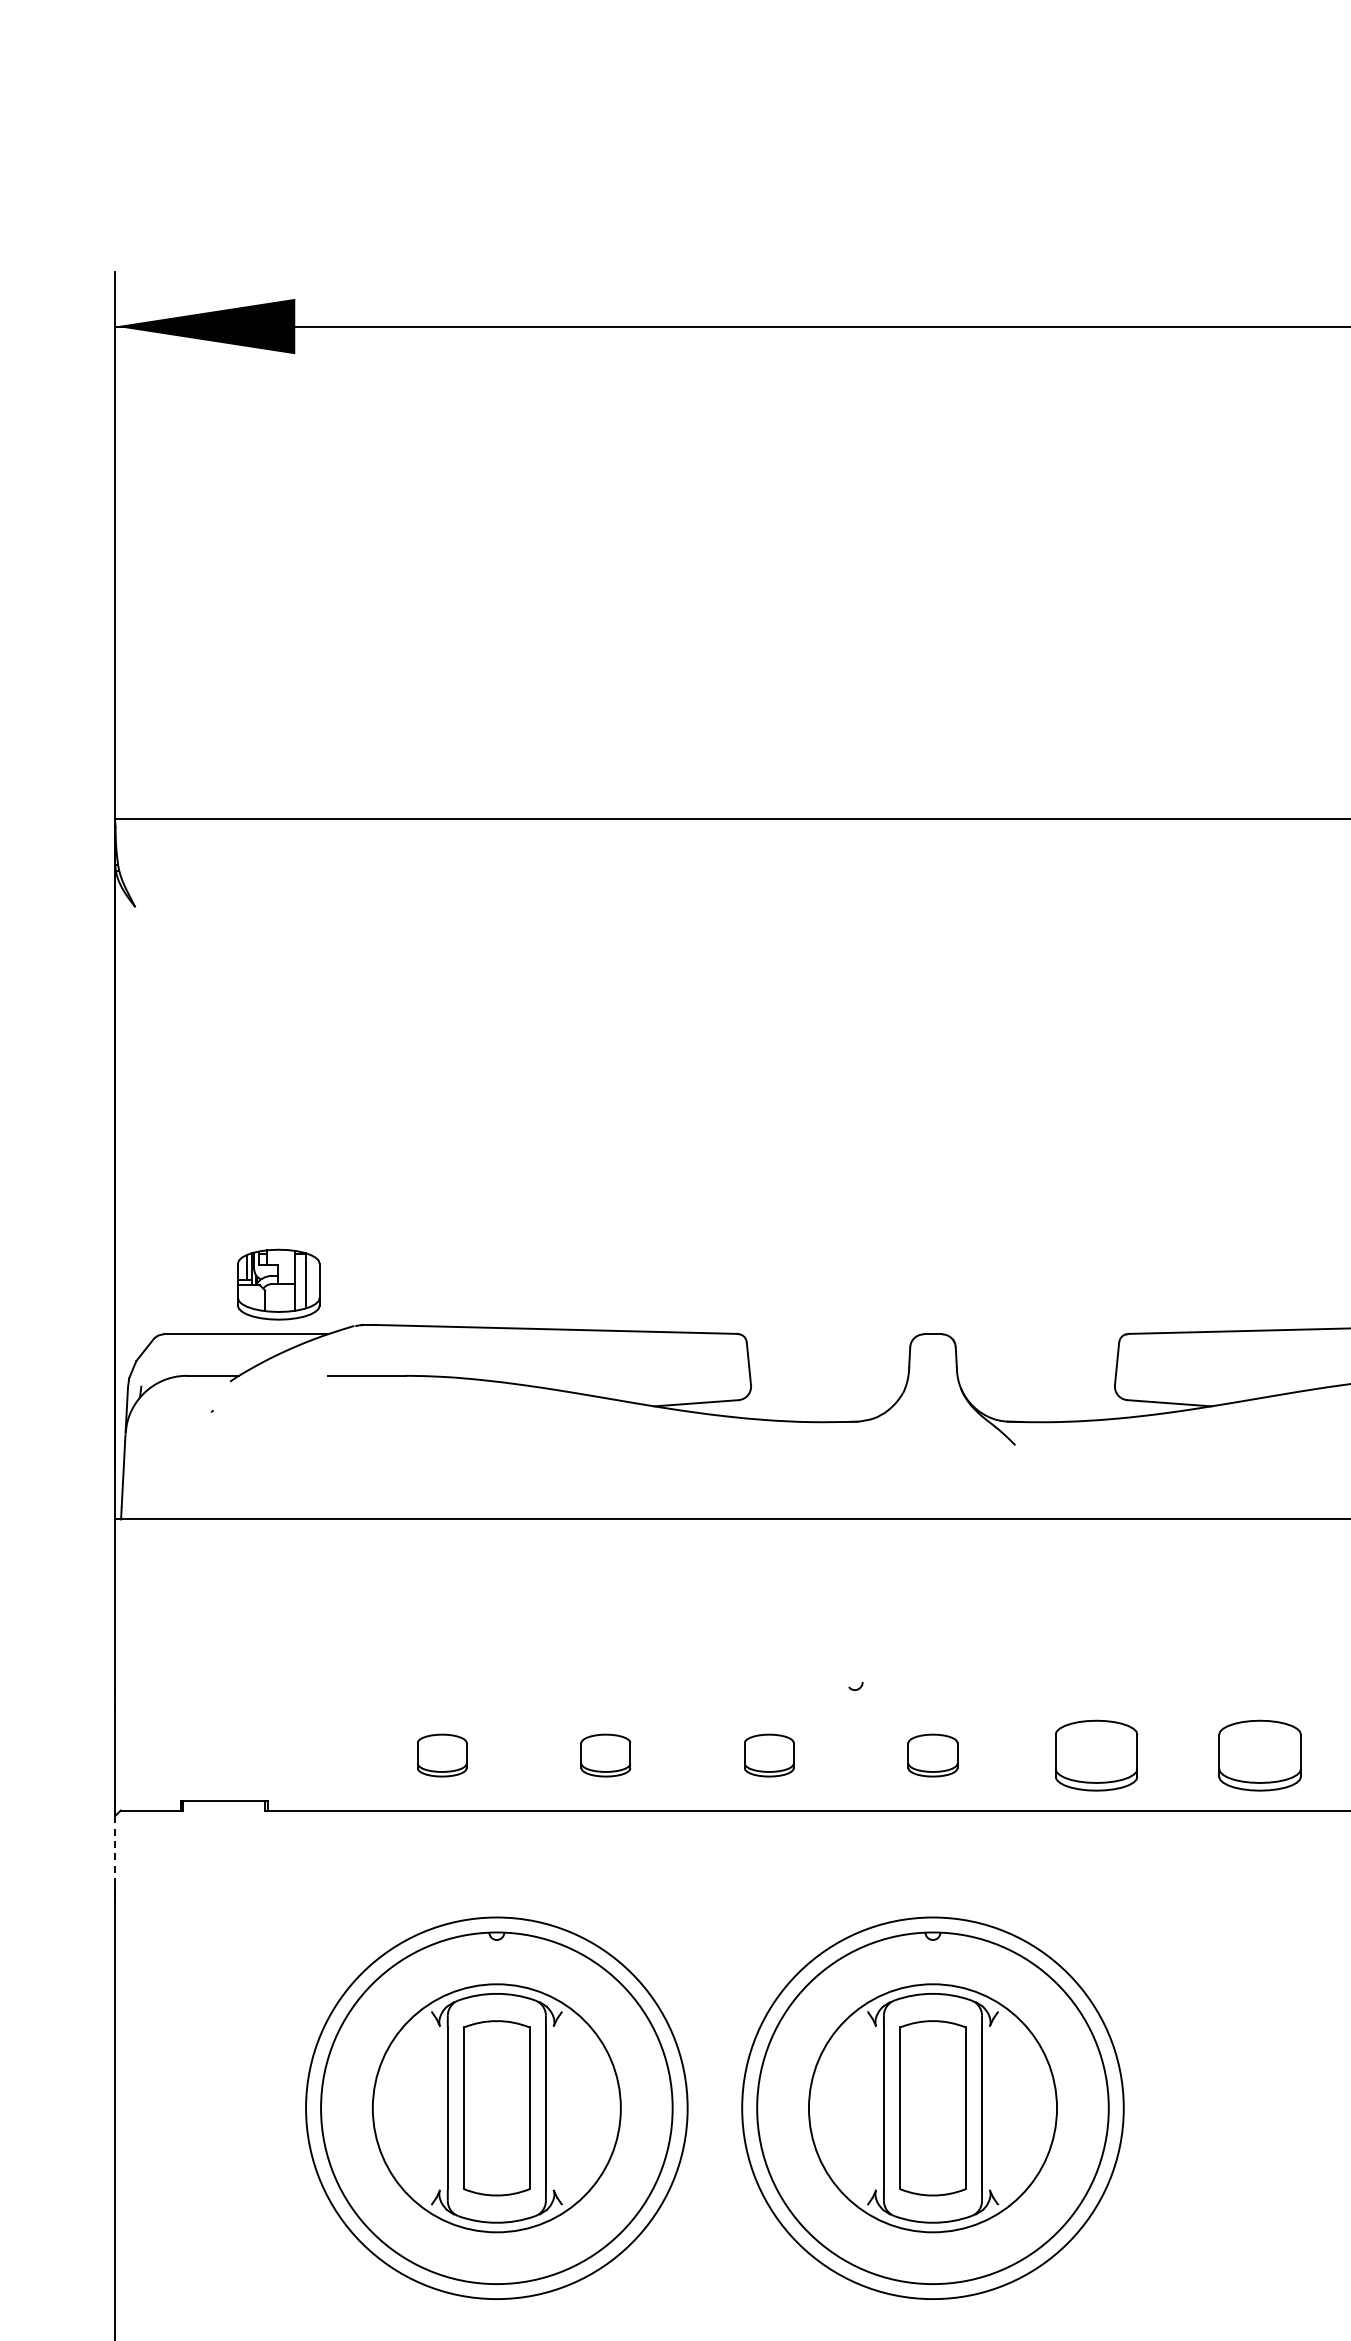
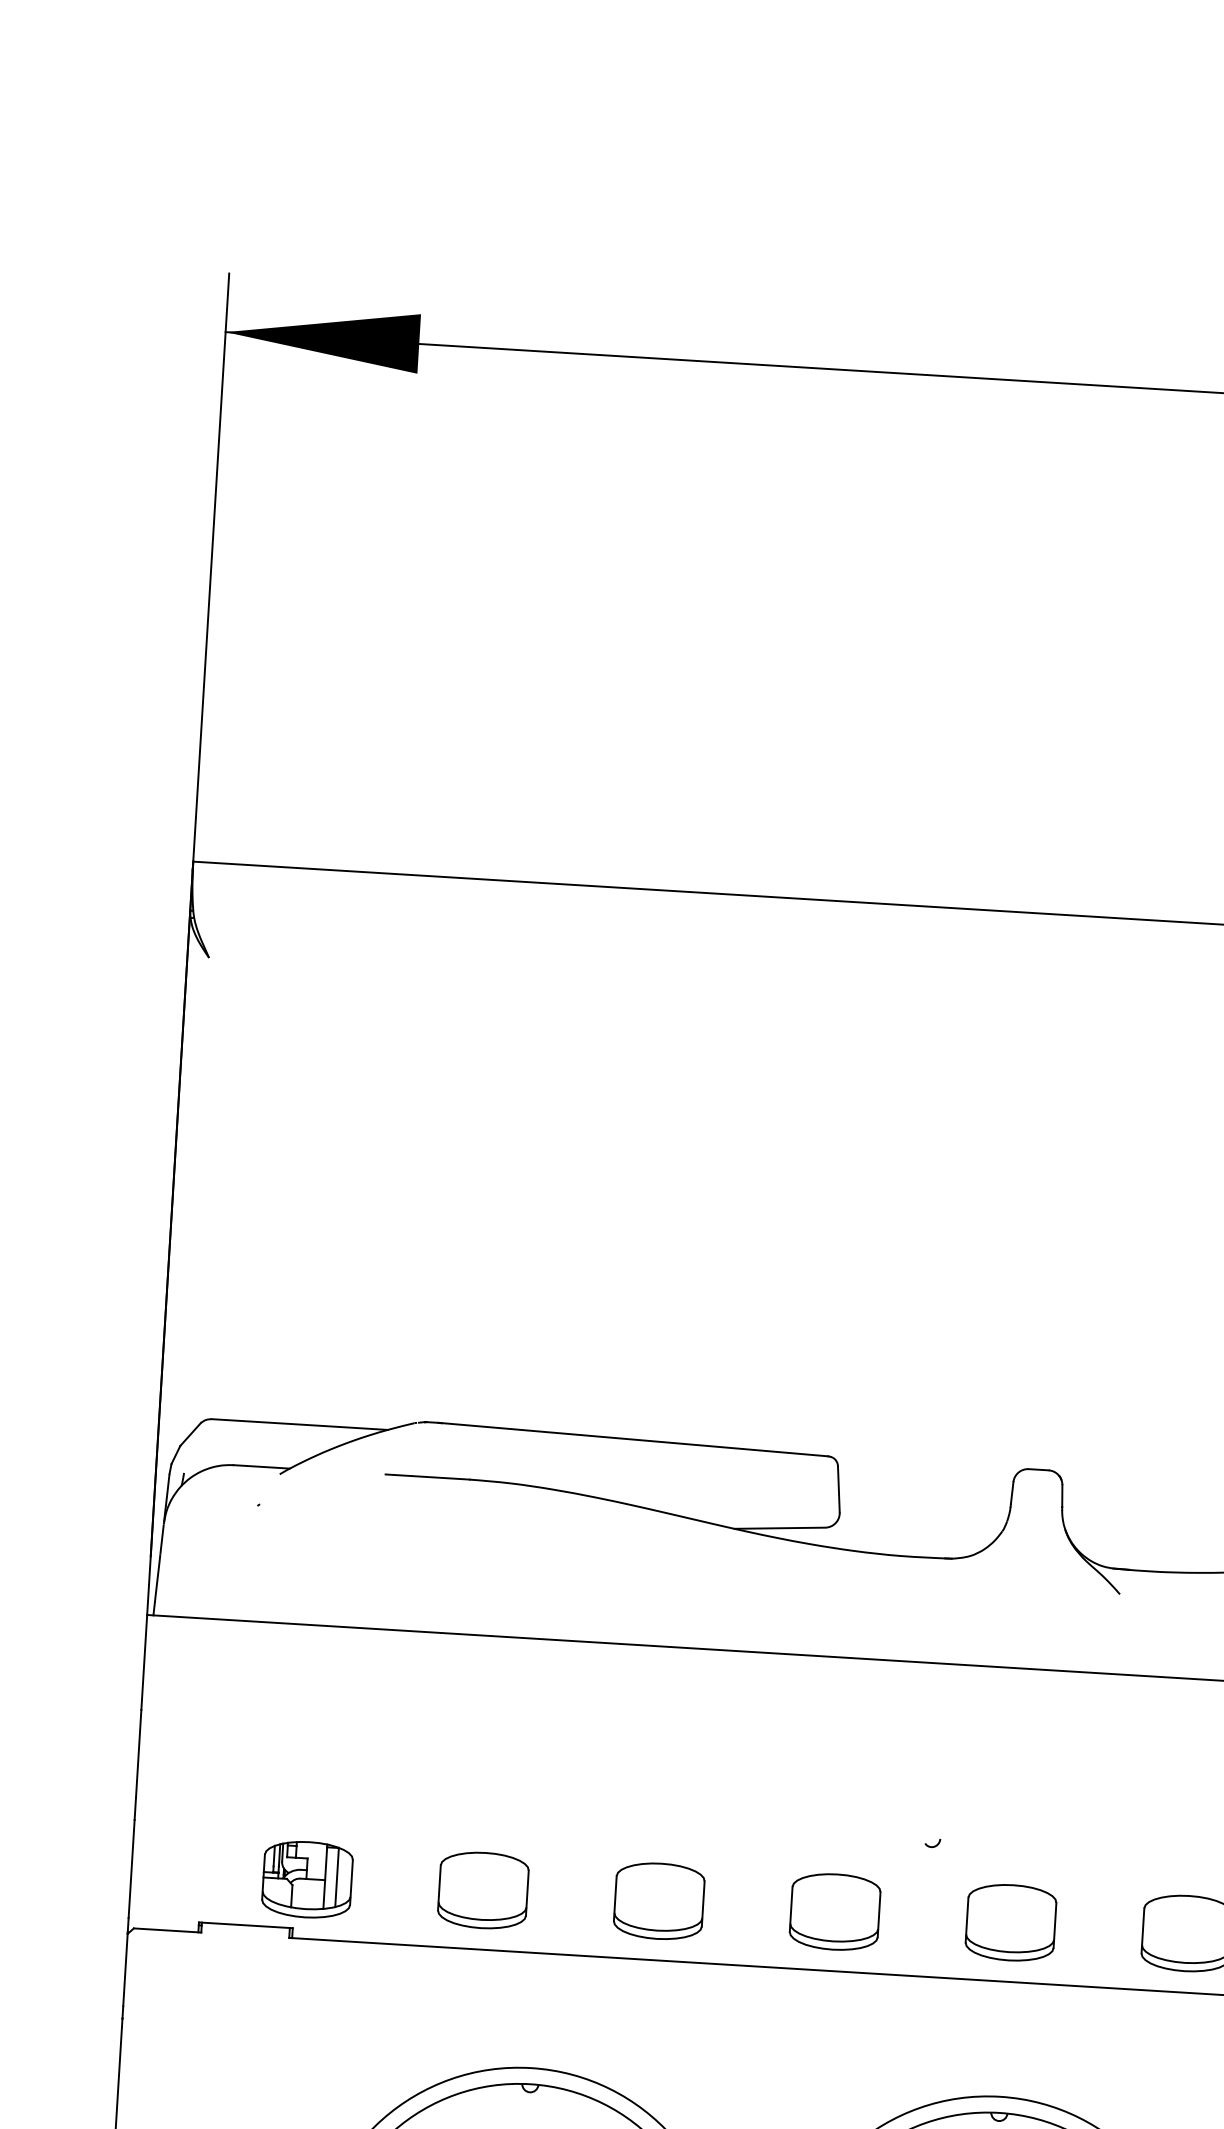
part: (278, 1284) -> (307, 1879), moved
part: (441, 1755) -> (482, 1890), size x1.67
part: (605, 1755) -> (658, 1901), size x1.67
part: (768, 1755) -> (834, 1911), size x1.67
part: (932, 1755) -> (1010, 1922), size x1.67
line: (115, 1849) -> (125, 1969), dashed -> solid

